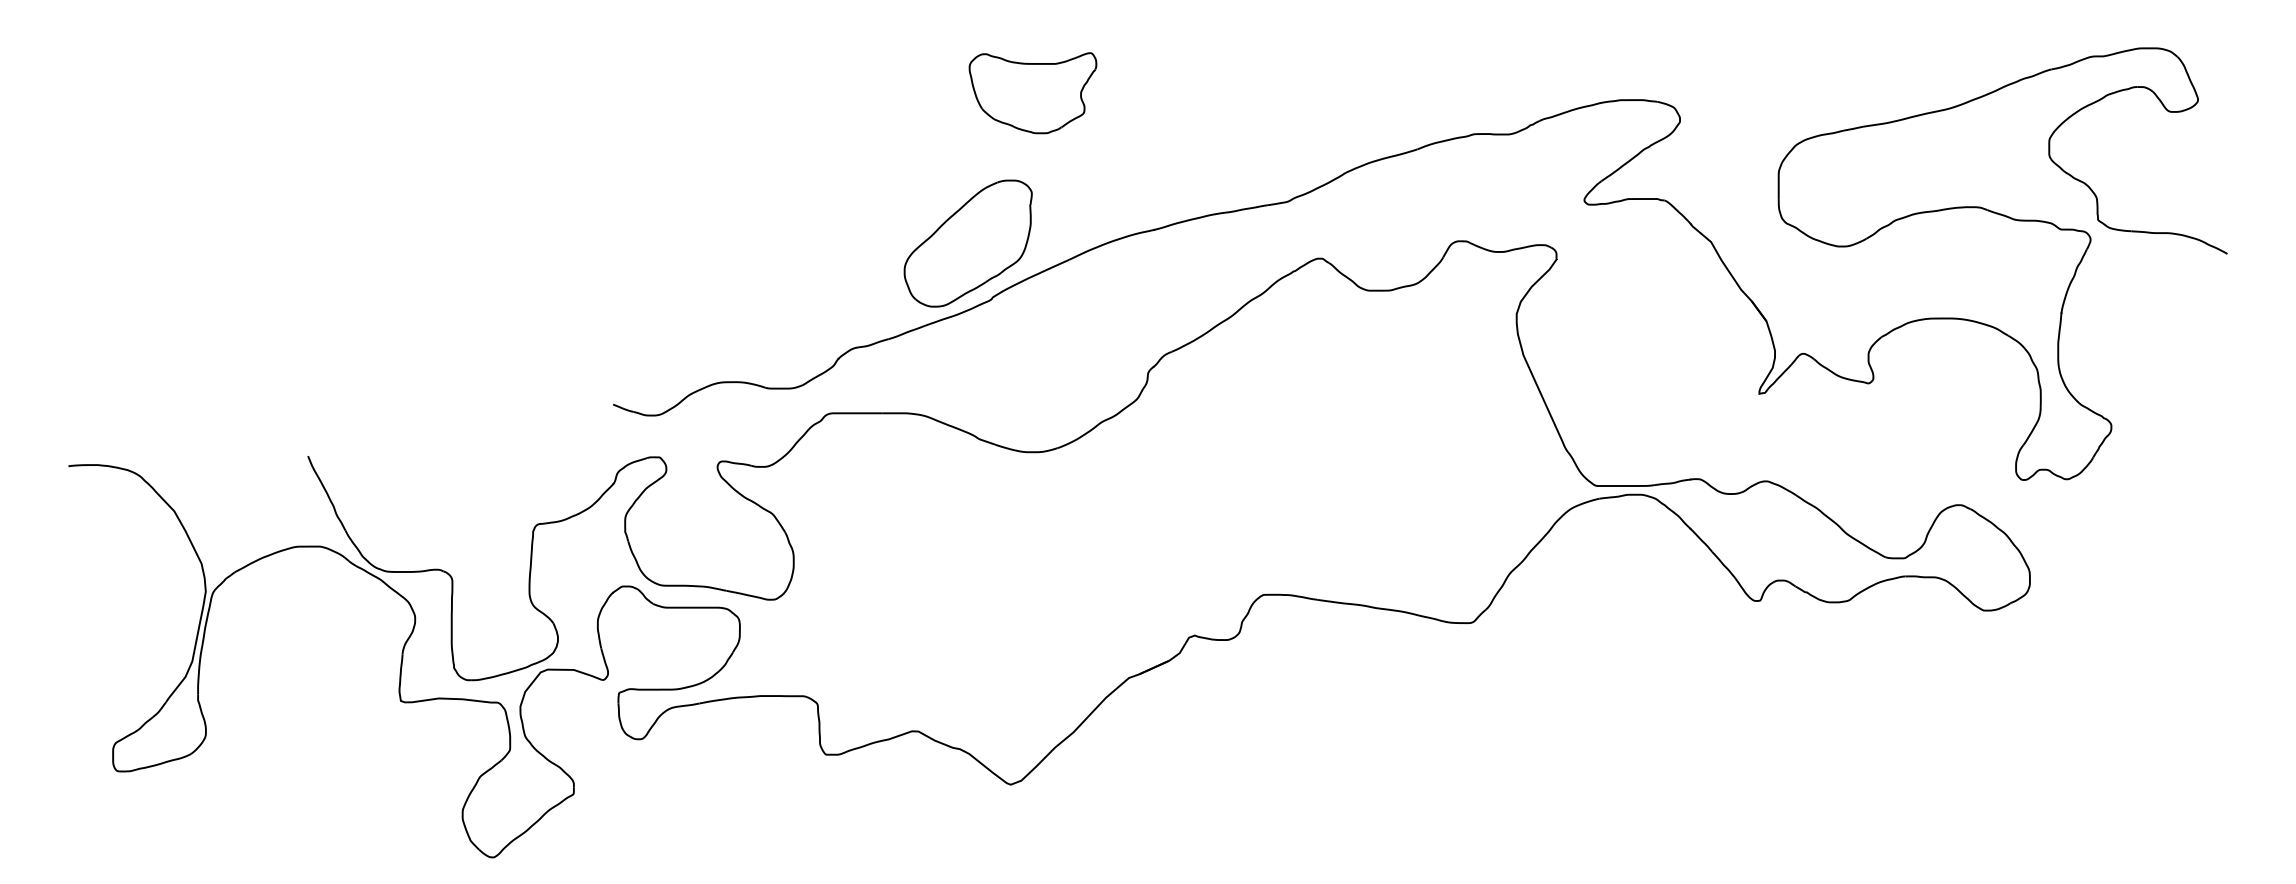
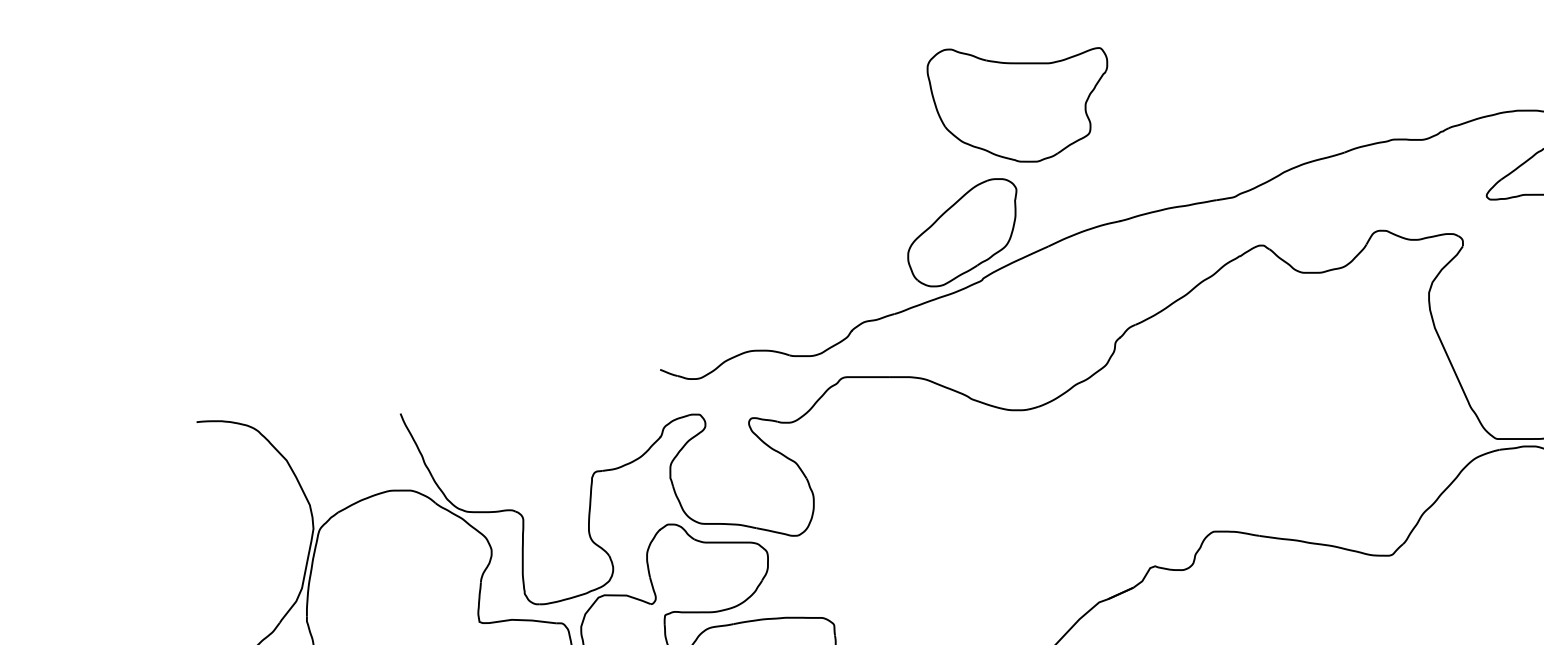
part: (1032, 92) -> (1017, 104), size x1.67

